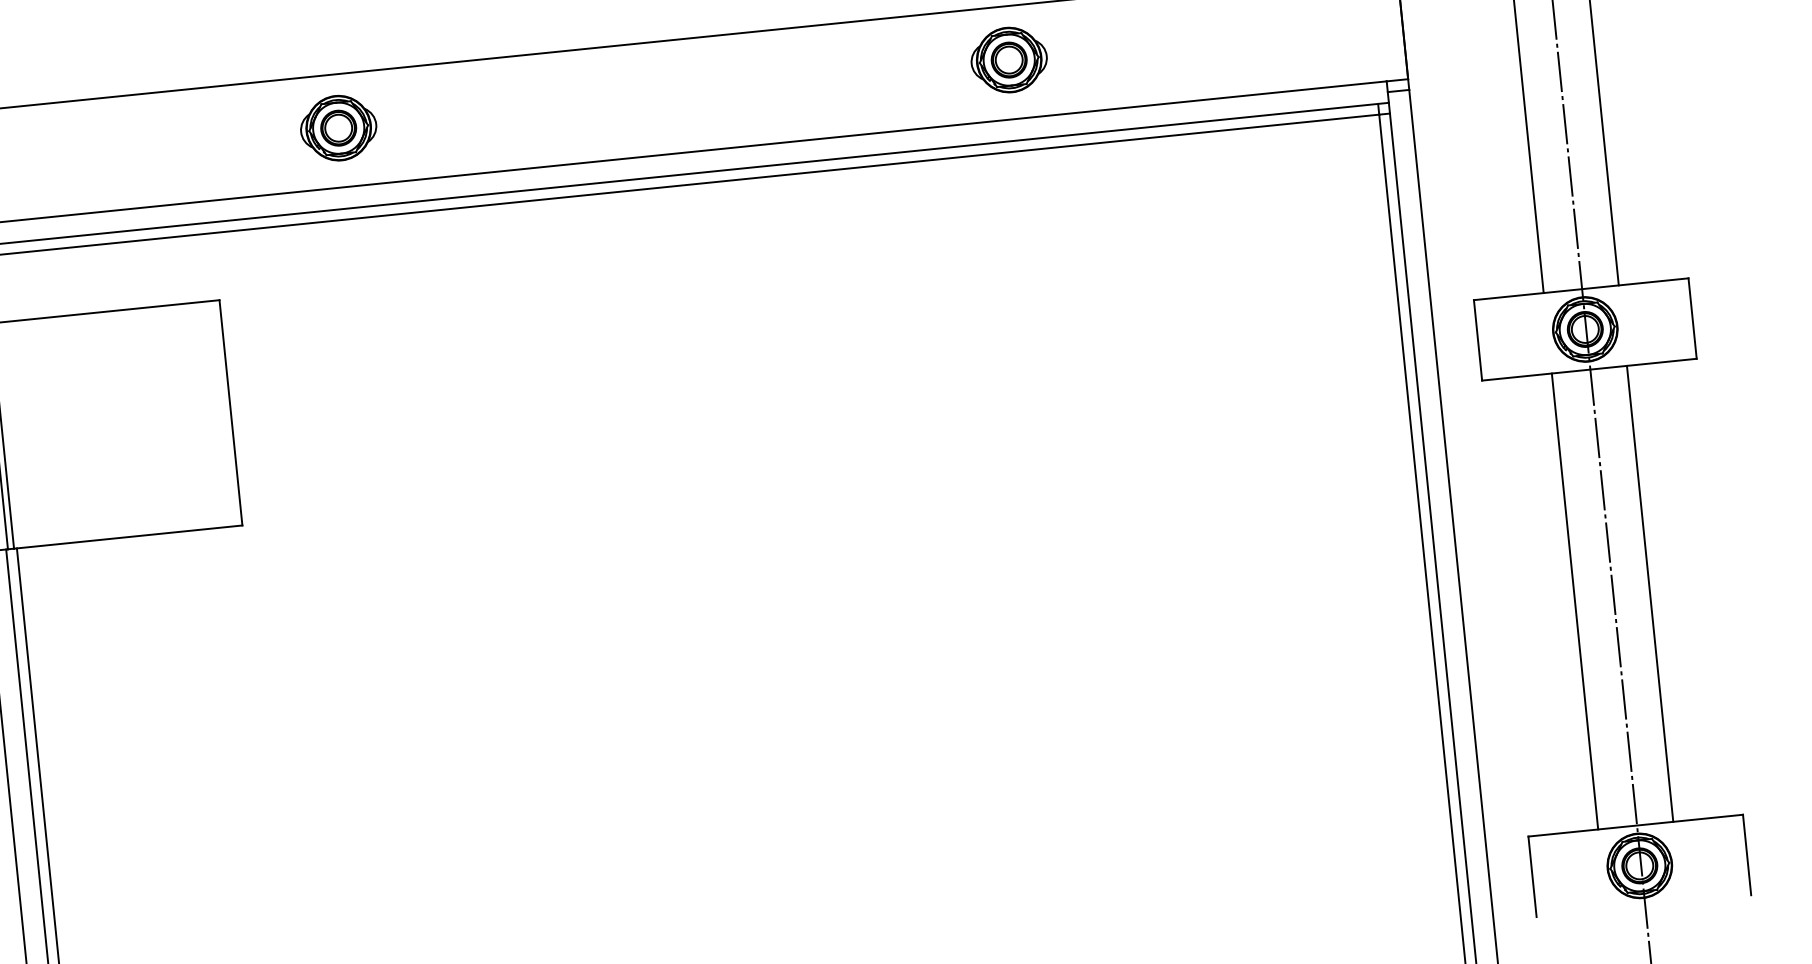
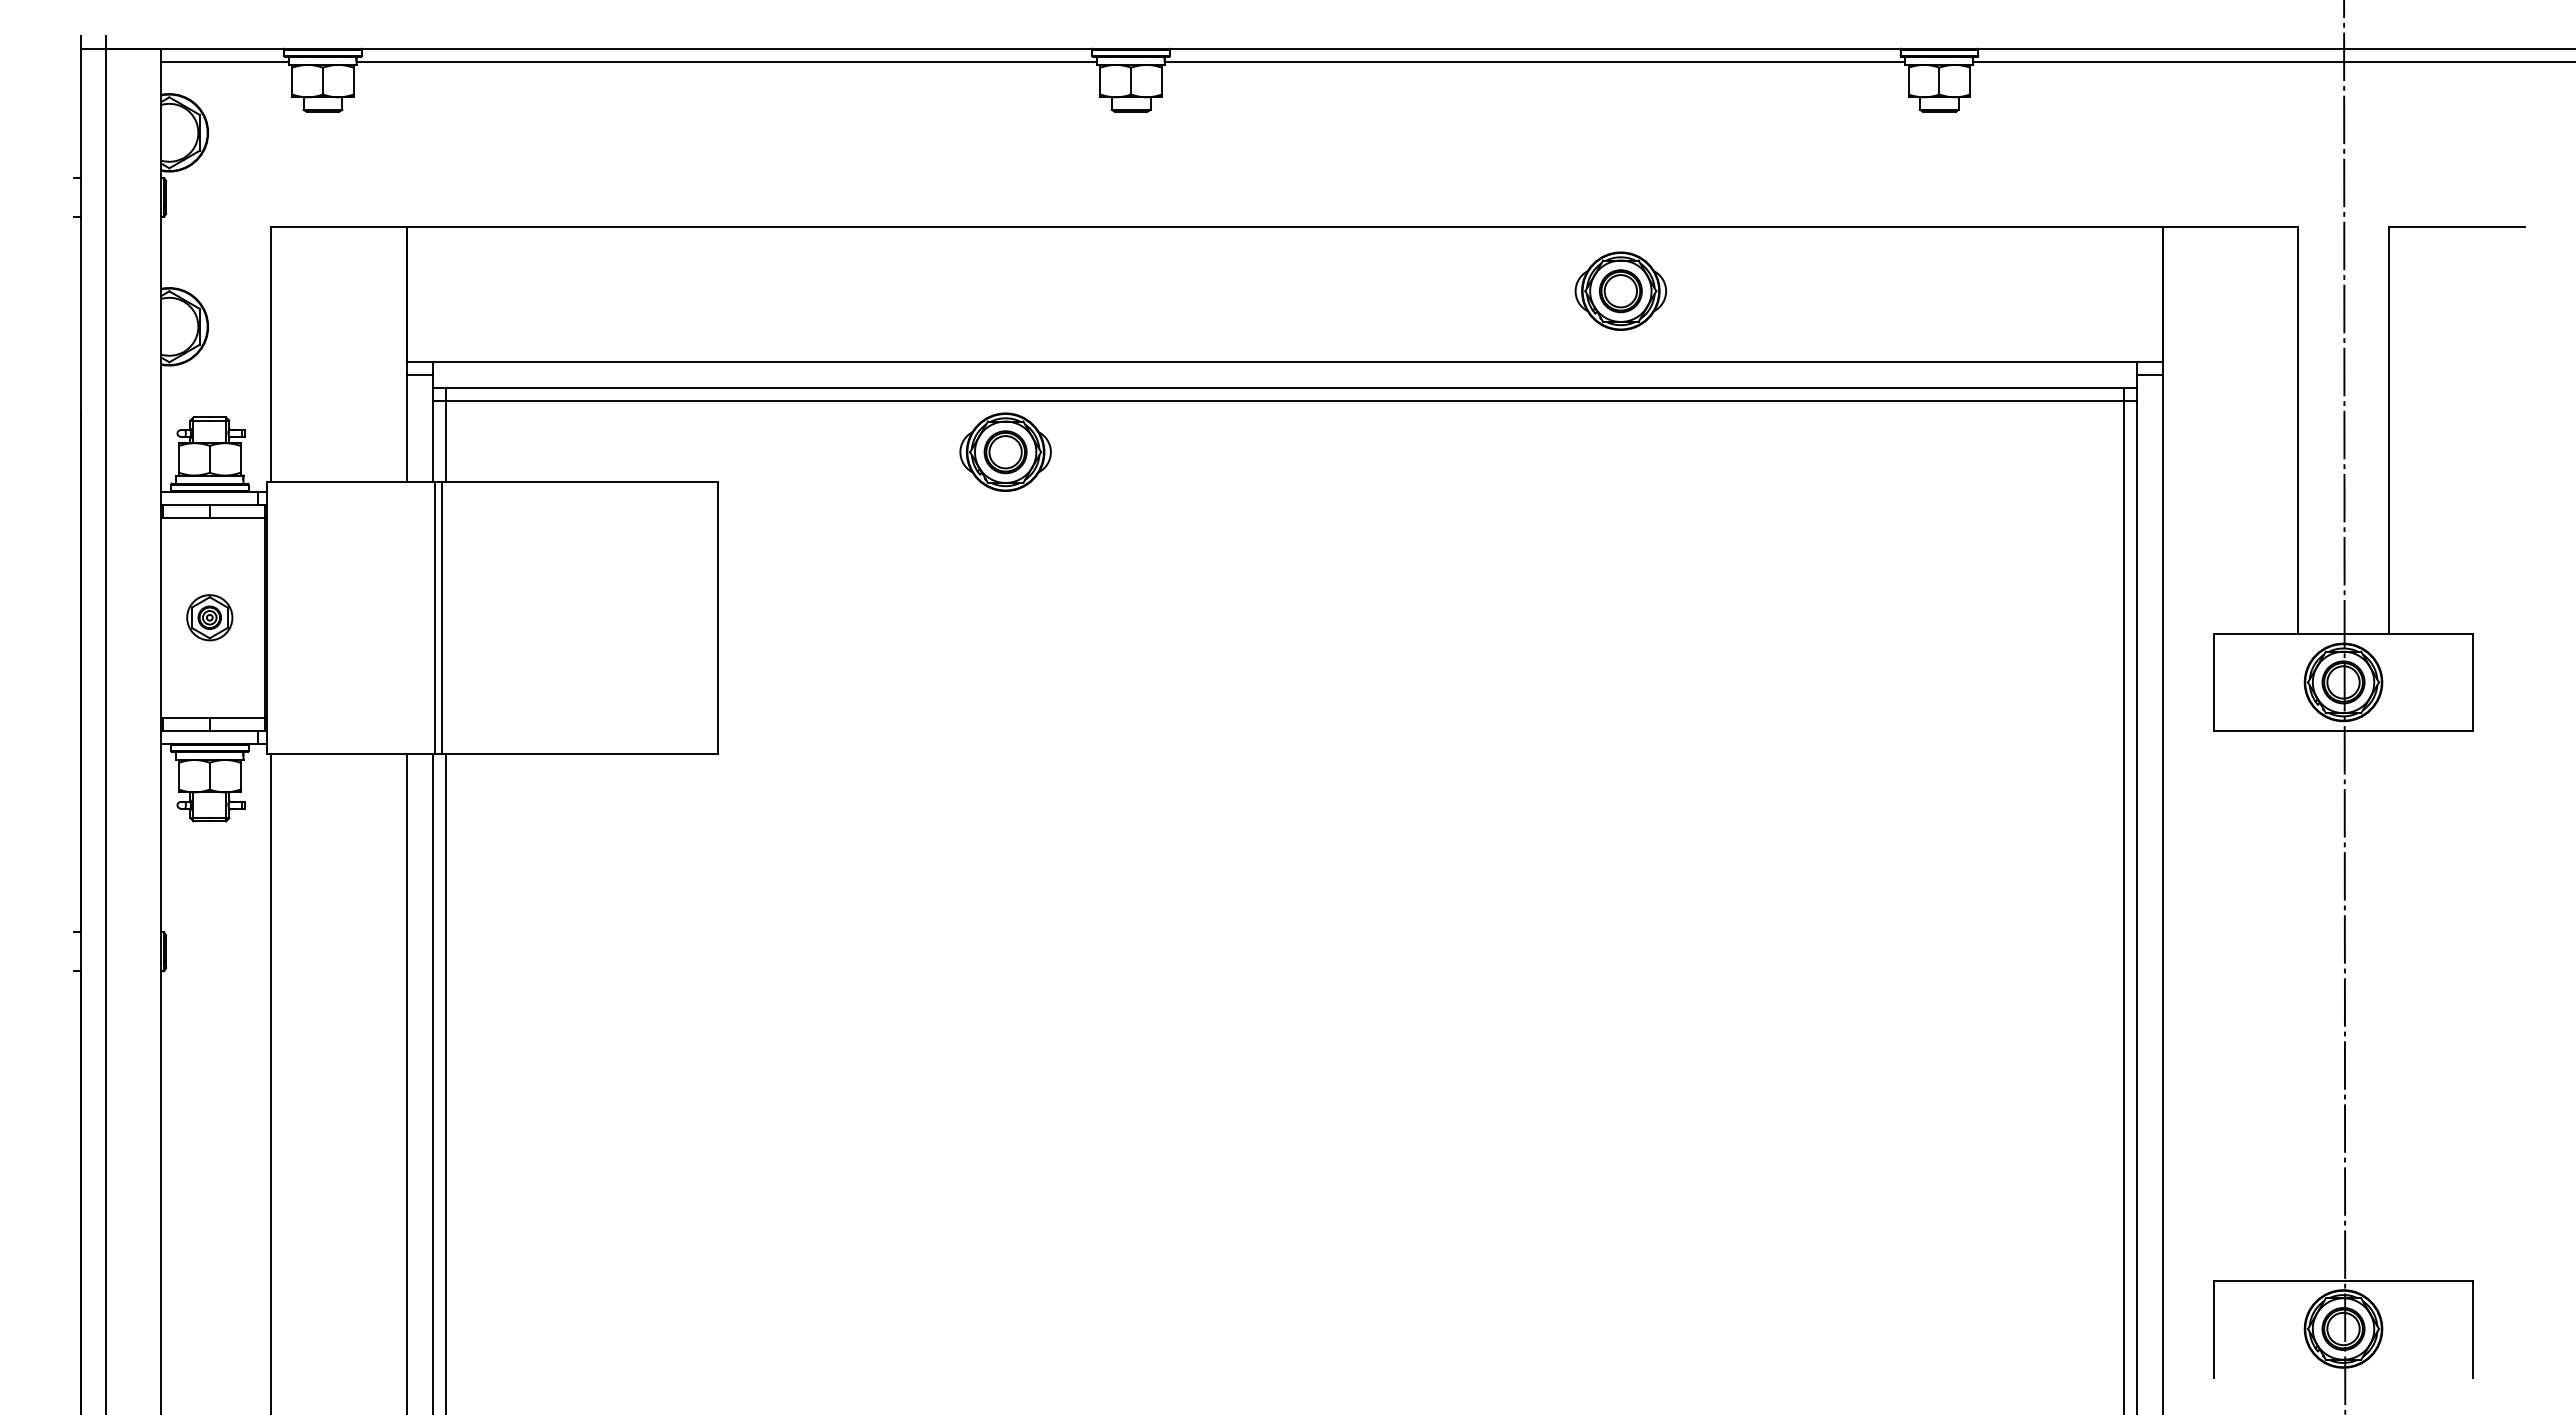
part: (1008, 59) -> (1620, 290), moved
part: (338, 127) -> (1005, 451), moved
line: (1649, 593) -> (2388, 1005), removed
line: (1575, 601) -> (2298, 1005), removed

